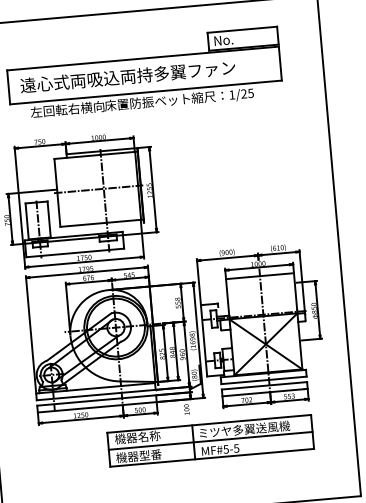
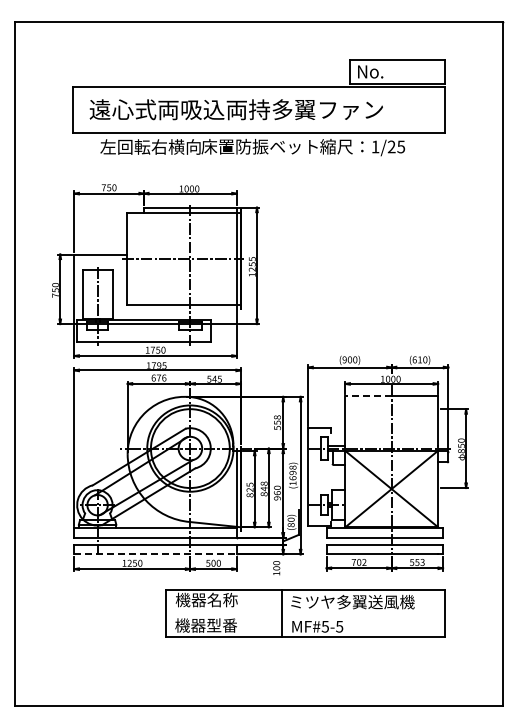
line: (242, 277) -> (368, 395), solid -> dashed
line: (97, 407) -> (156, 554), solid -> dashed
line: (210, 440) -> (305, 613), removed

